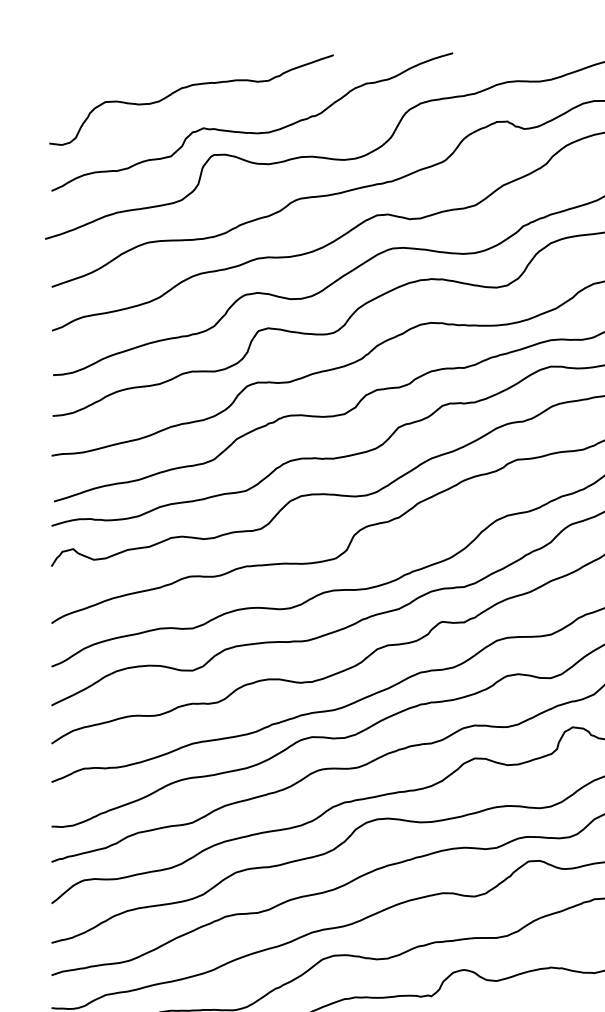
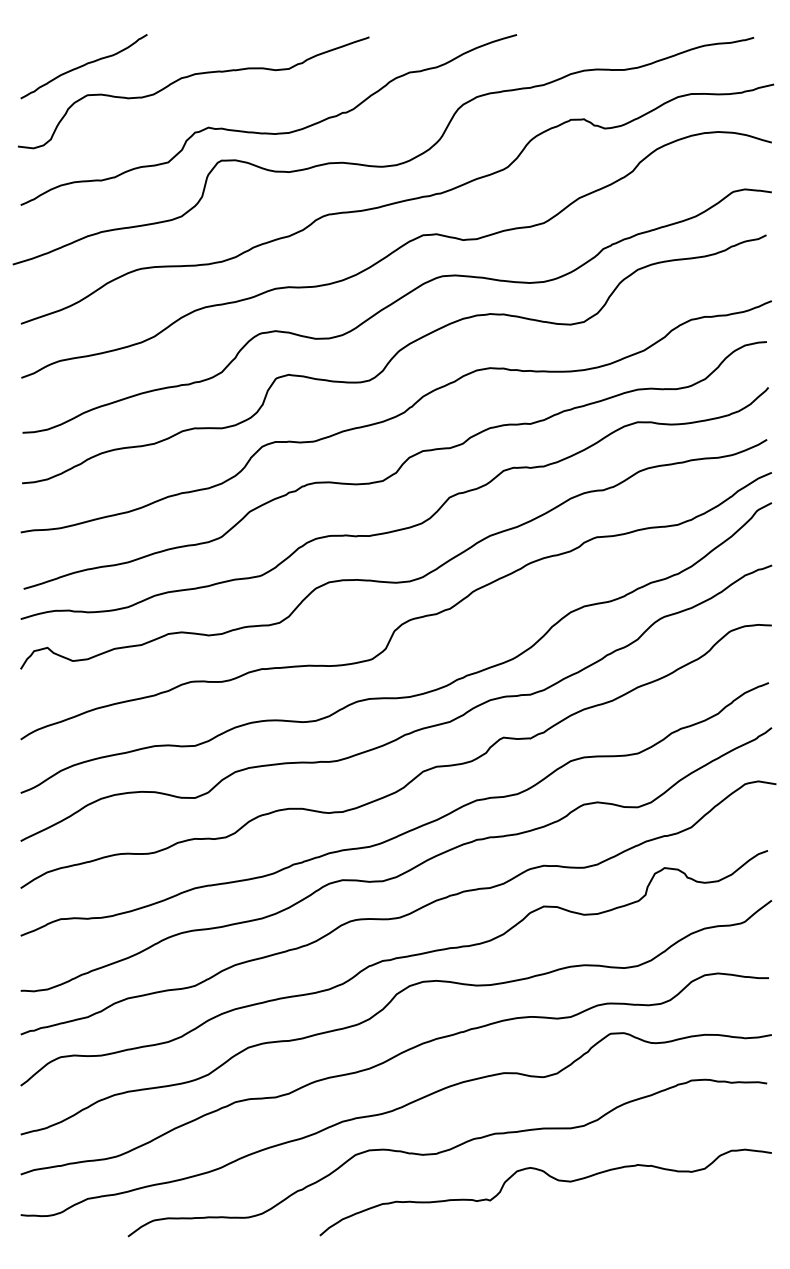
curve: (102, 78) -> (83, 66), added

